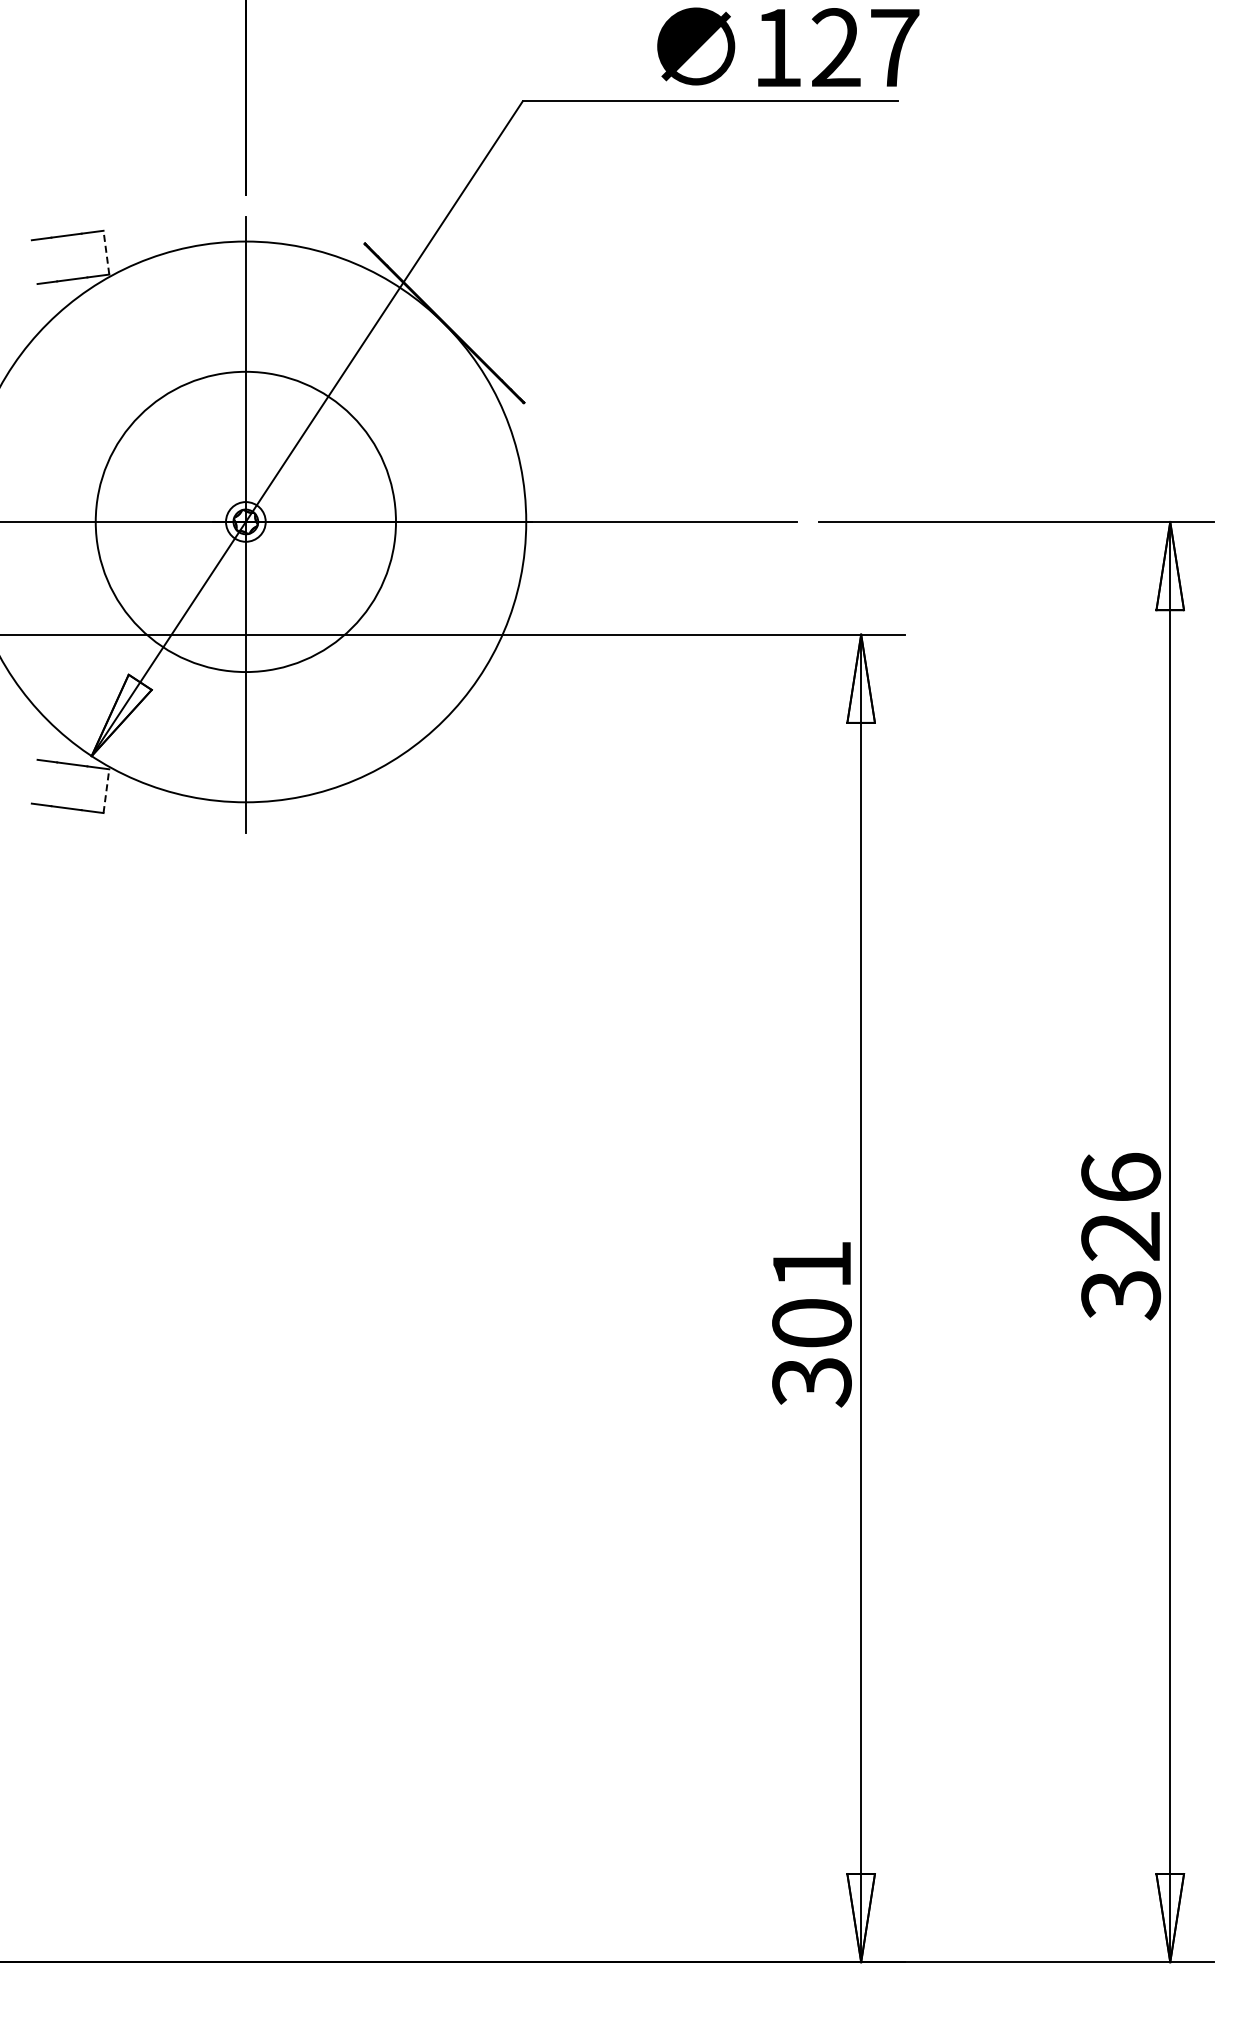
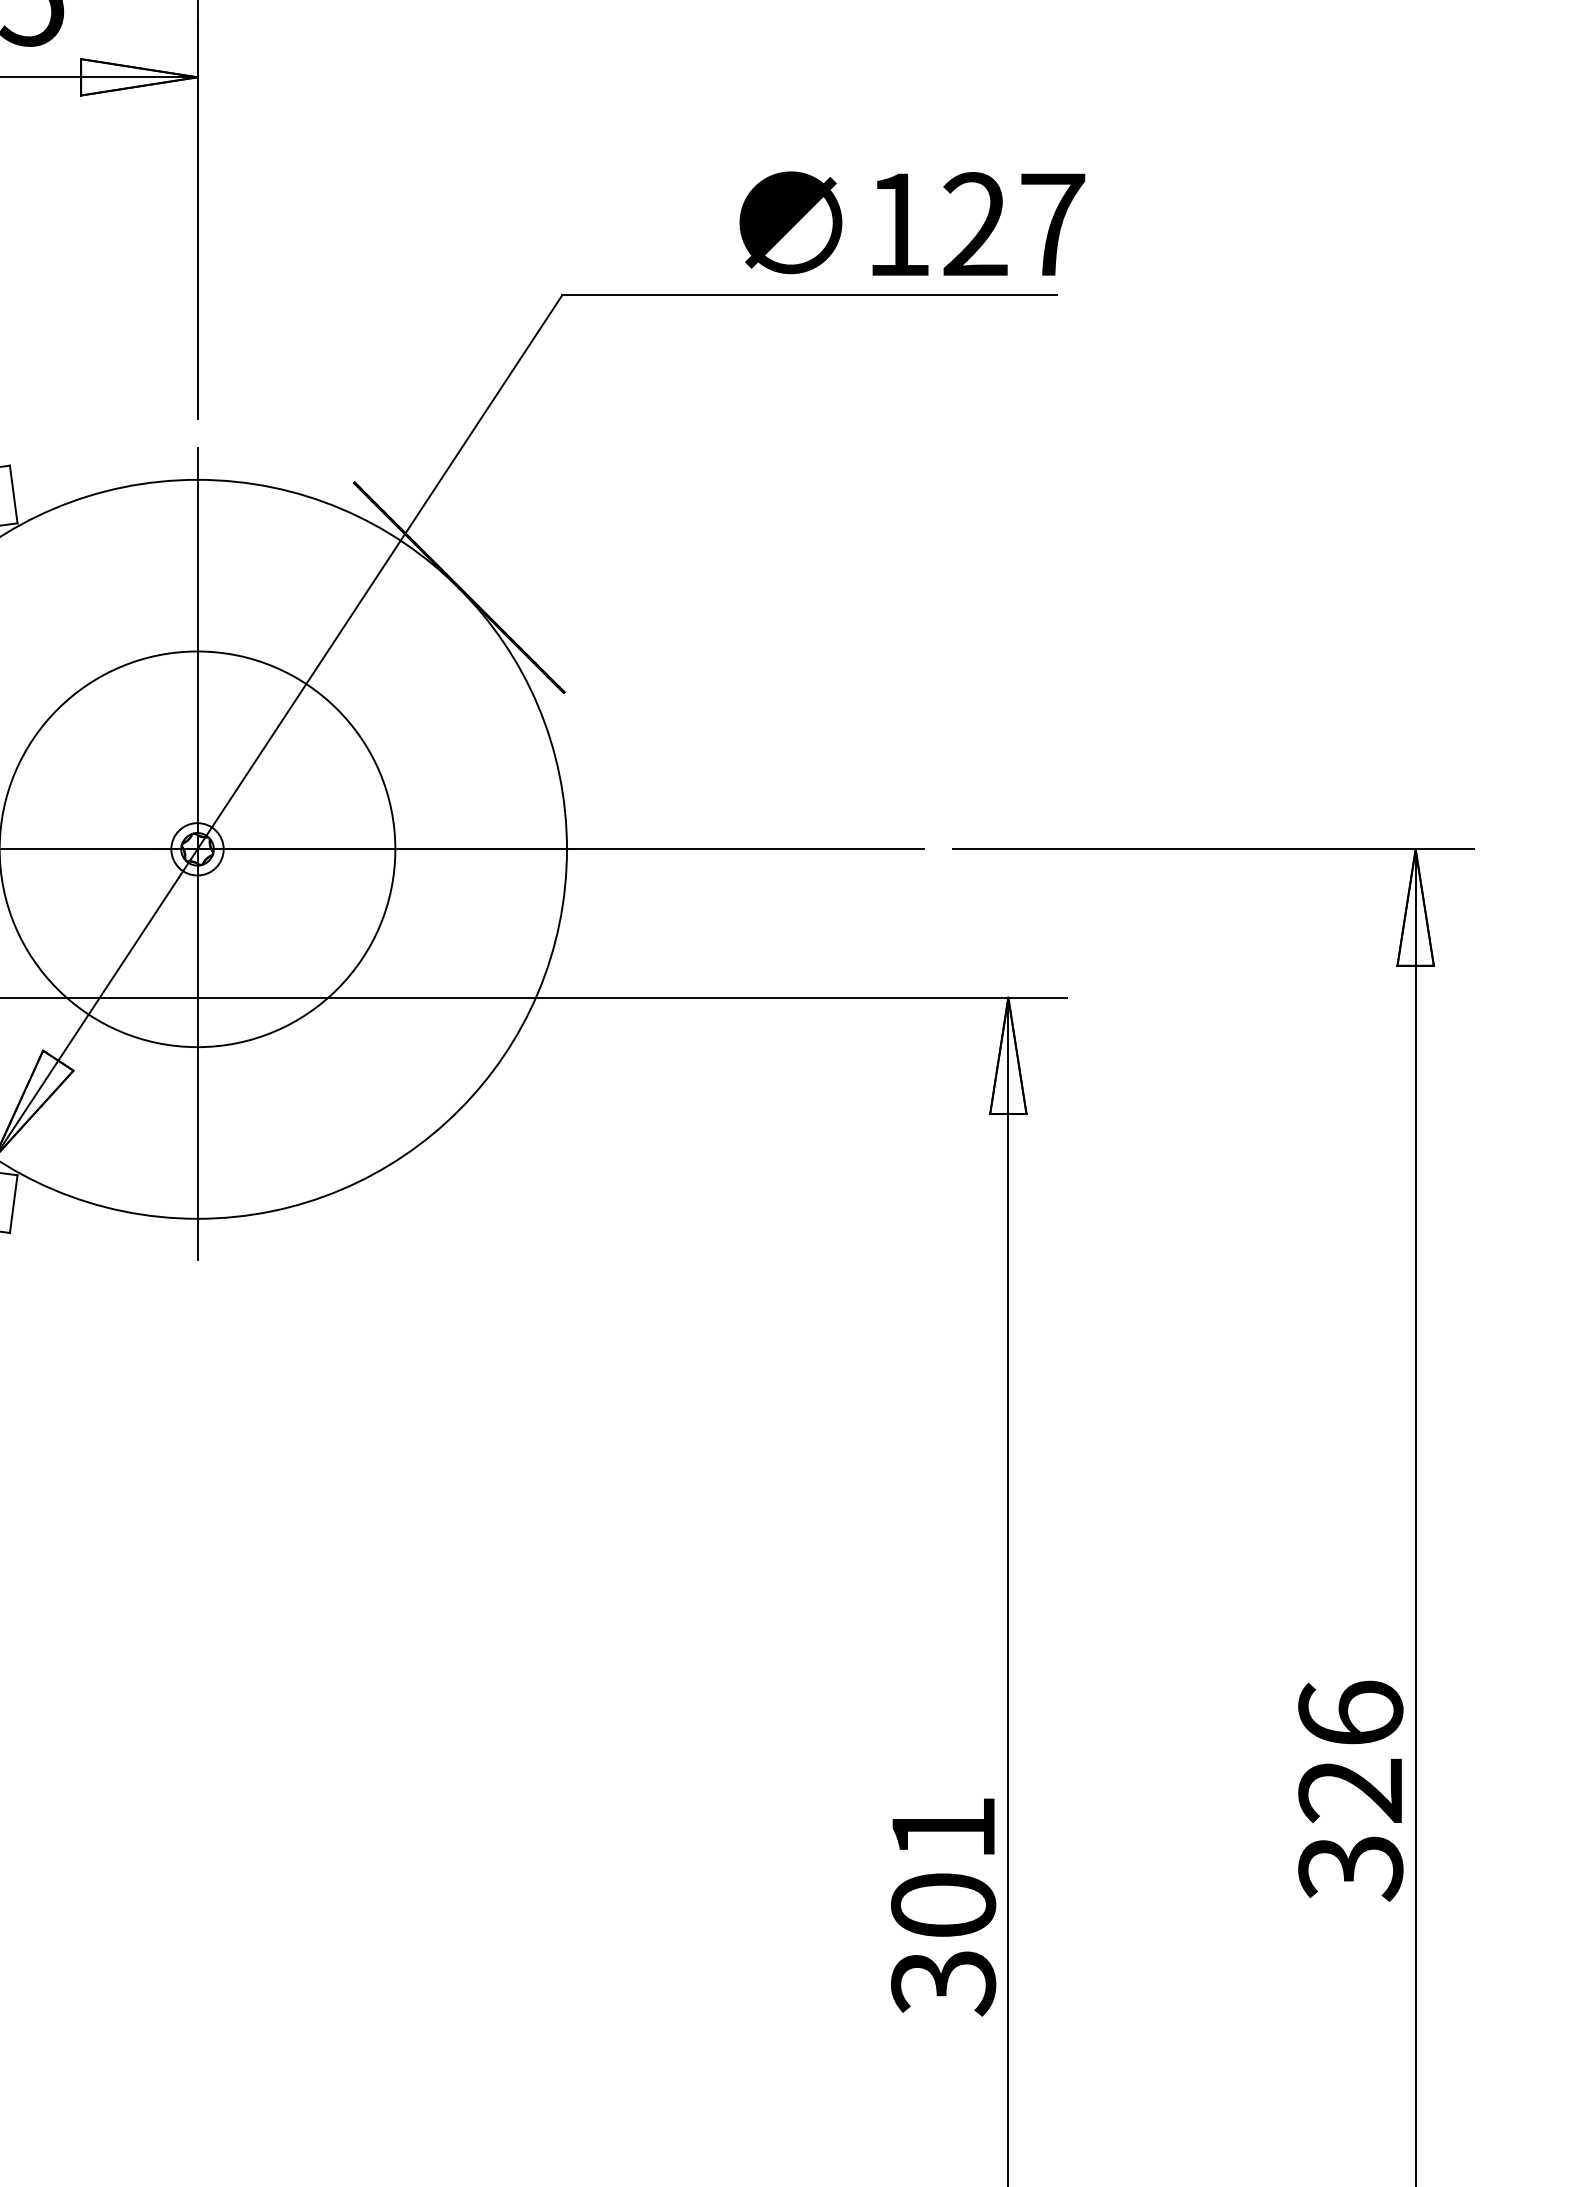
line: (106, 252) -> (13, 494), dashed -> solid
line: (106, 790) -> (13, 1203), dashed -> solid

